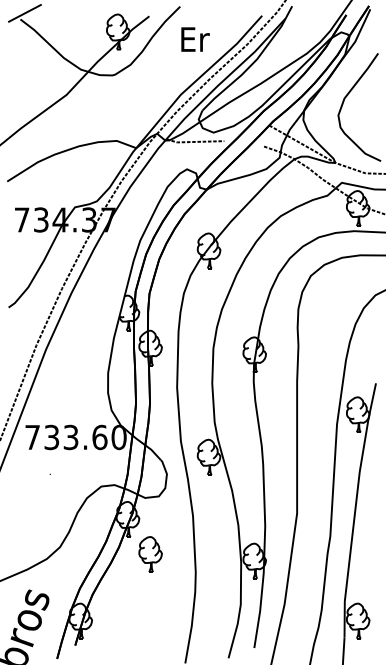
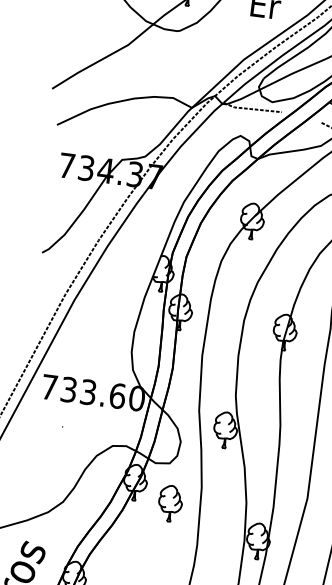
part: (150, 554) -> (170, 503), moved

